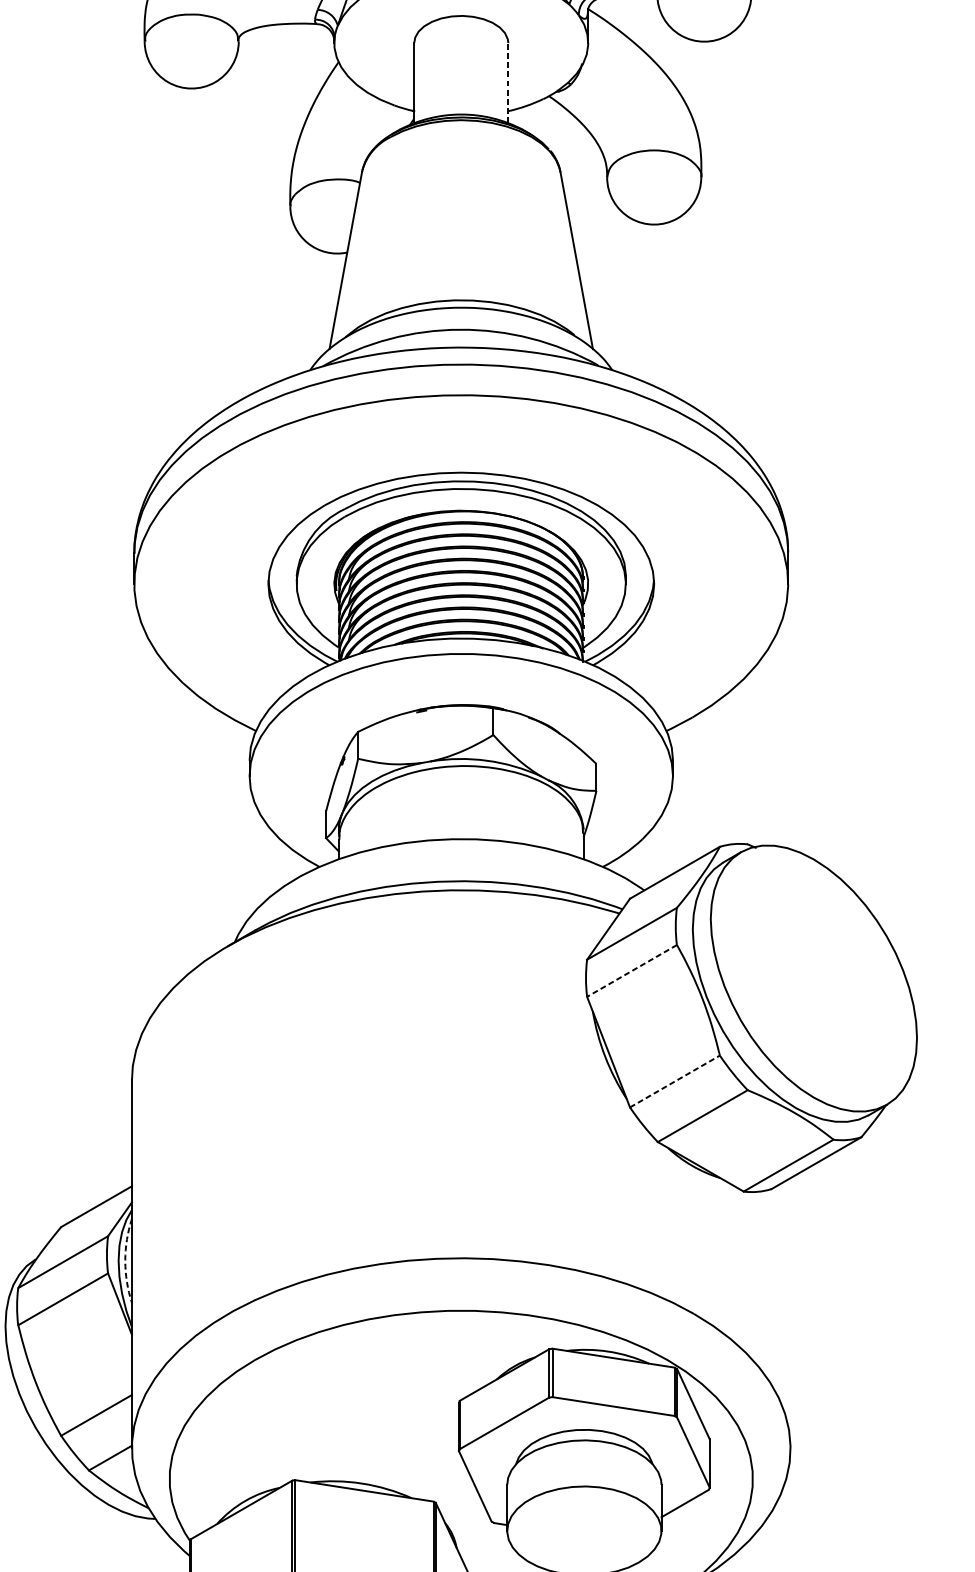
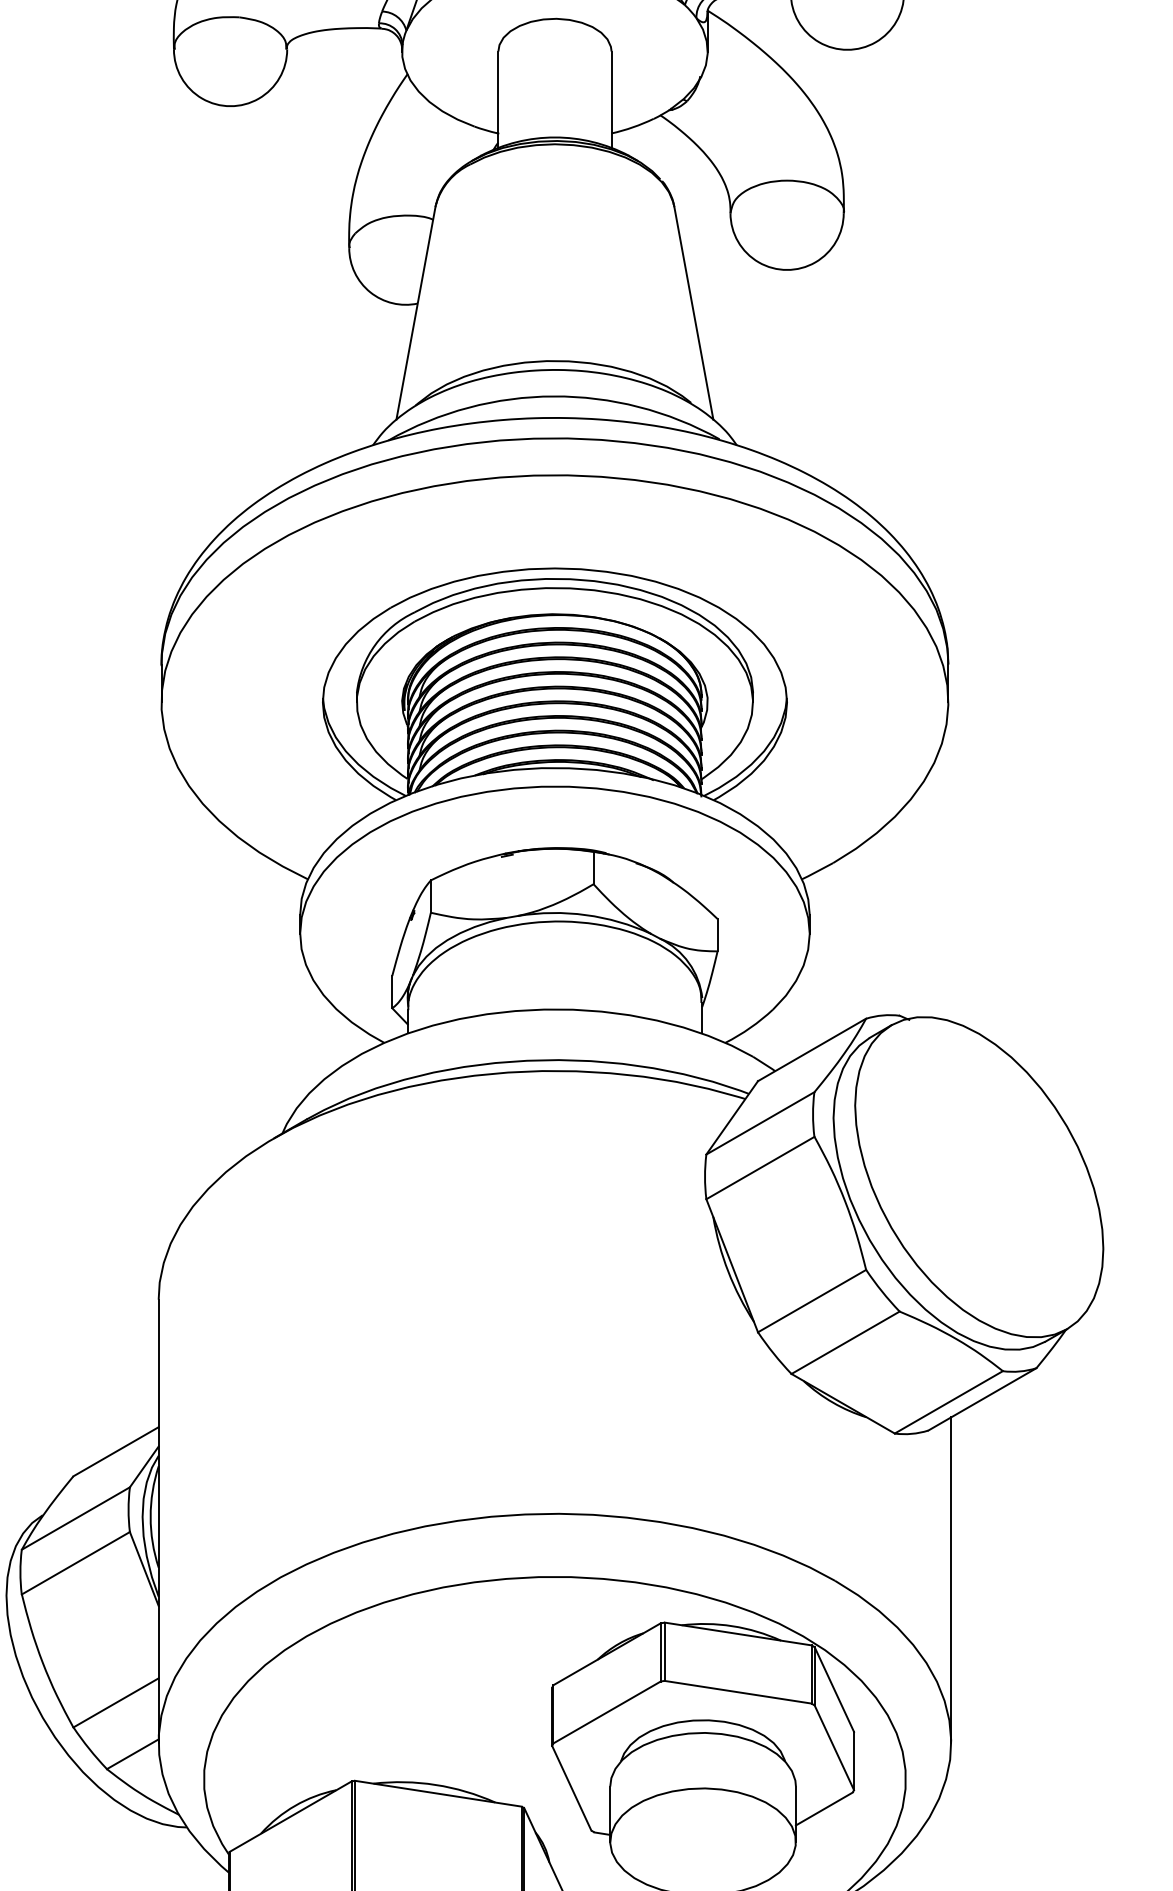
line: (508, 82) -> (611, 99), dashed -> solid
line: (632, 971) -> (760, 1168), dashed -> solid
line: (675, 1081) -> (812, 1300), dashed -> solid
arc: (125, 1260) -> (150, 1516), dashed -> solid
line: (790, 1312) -> (951, 1579), added

